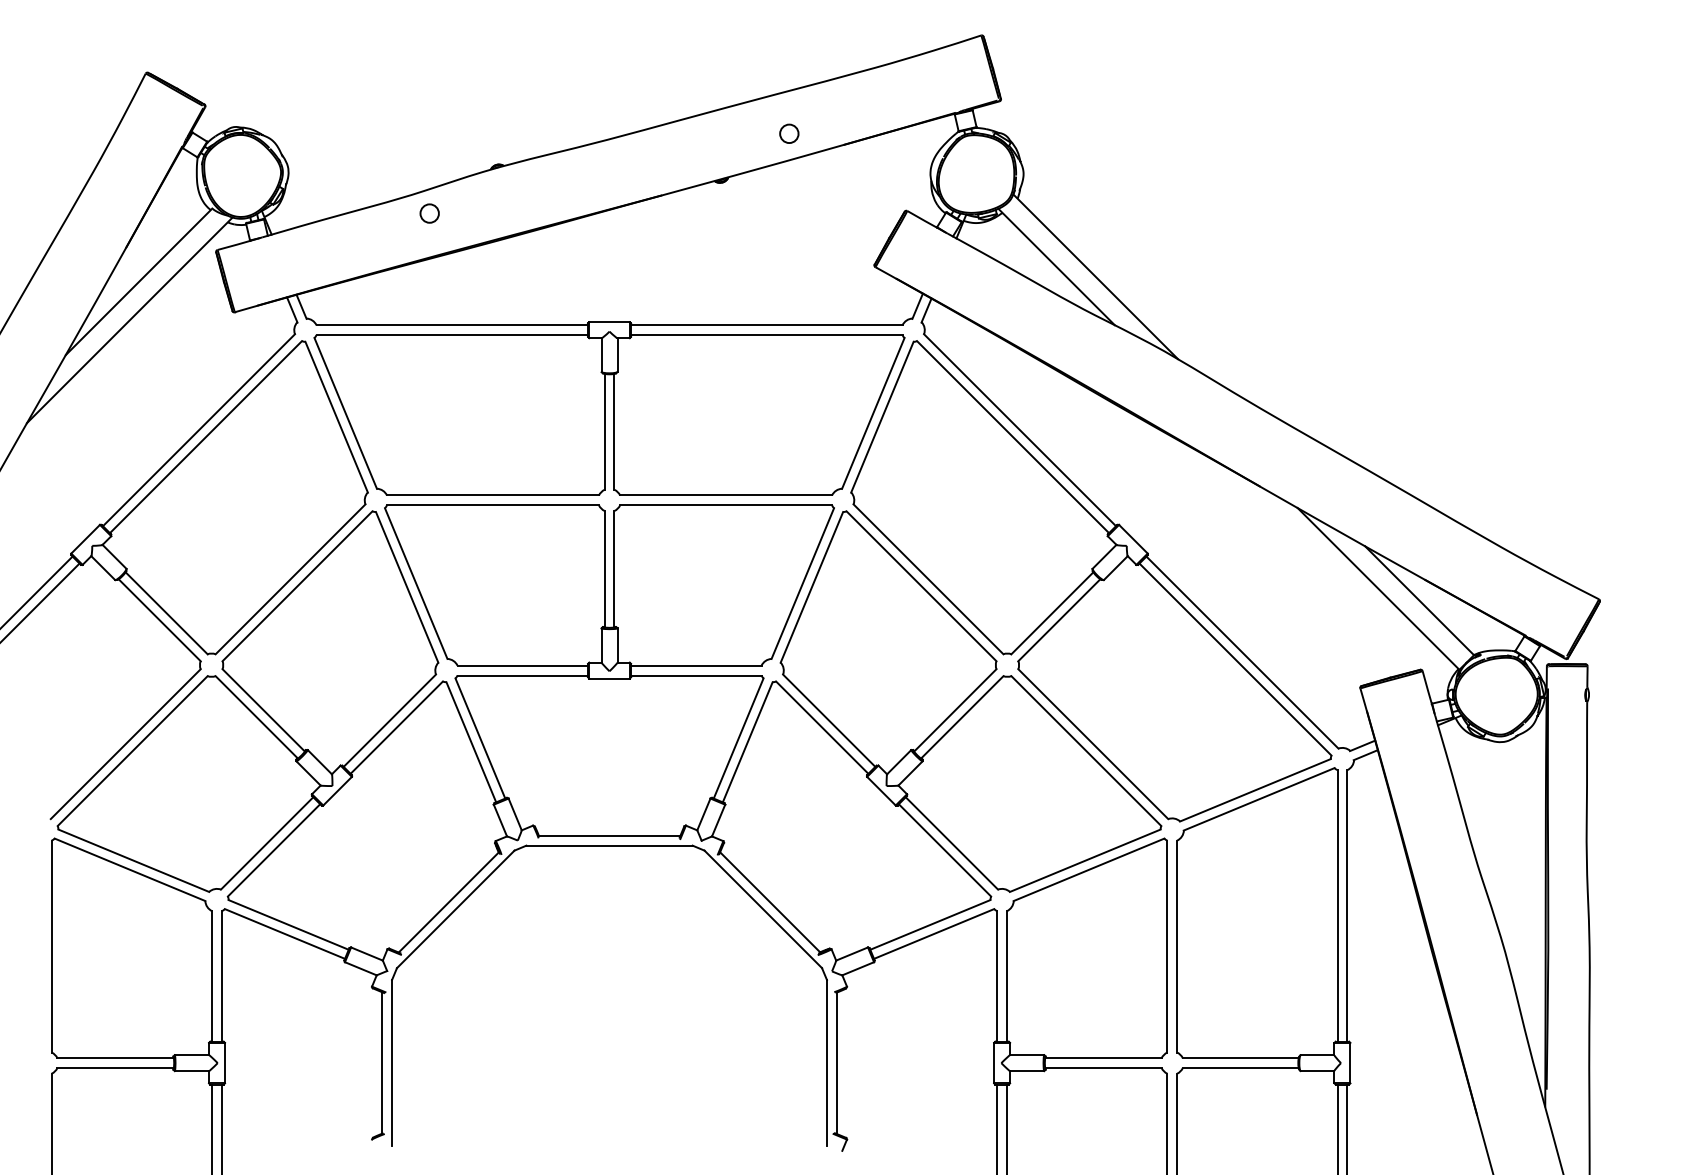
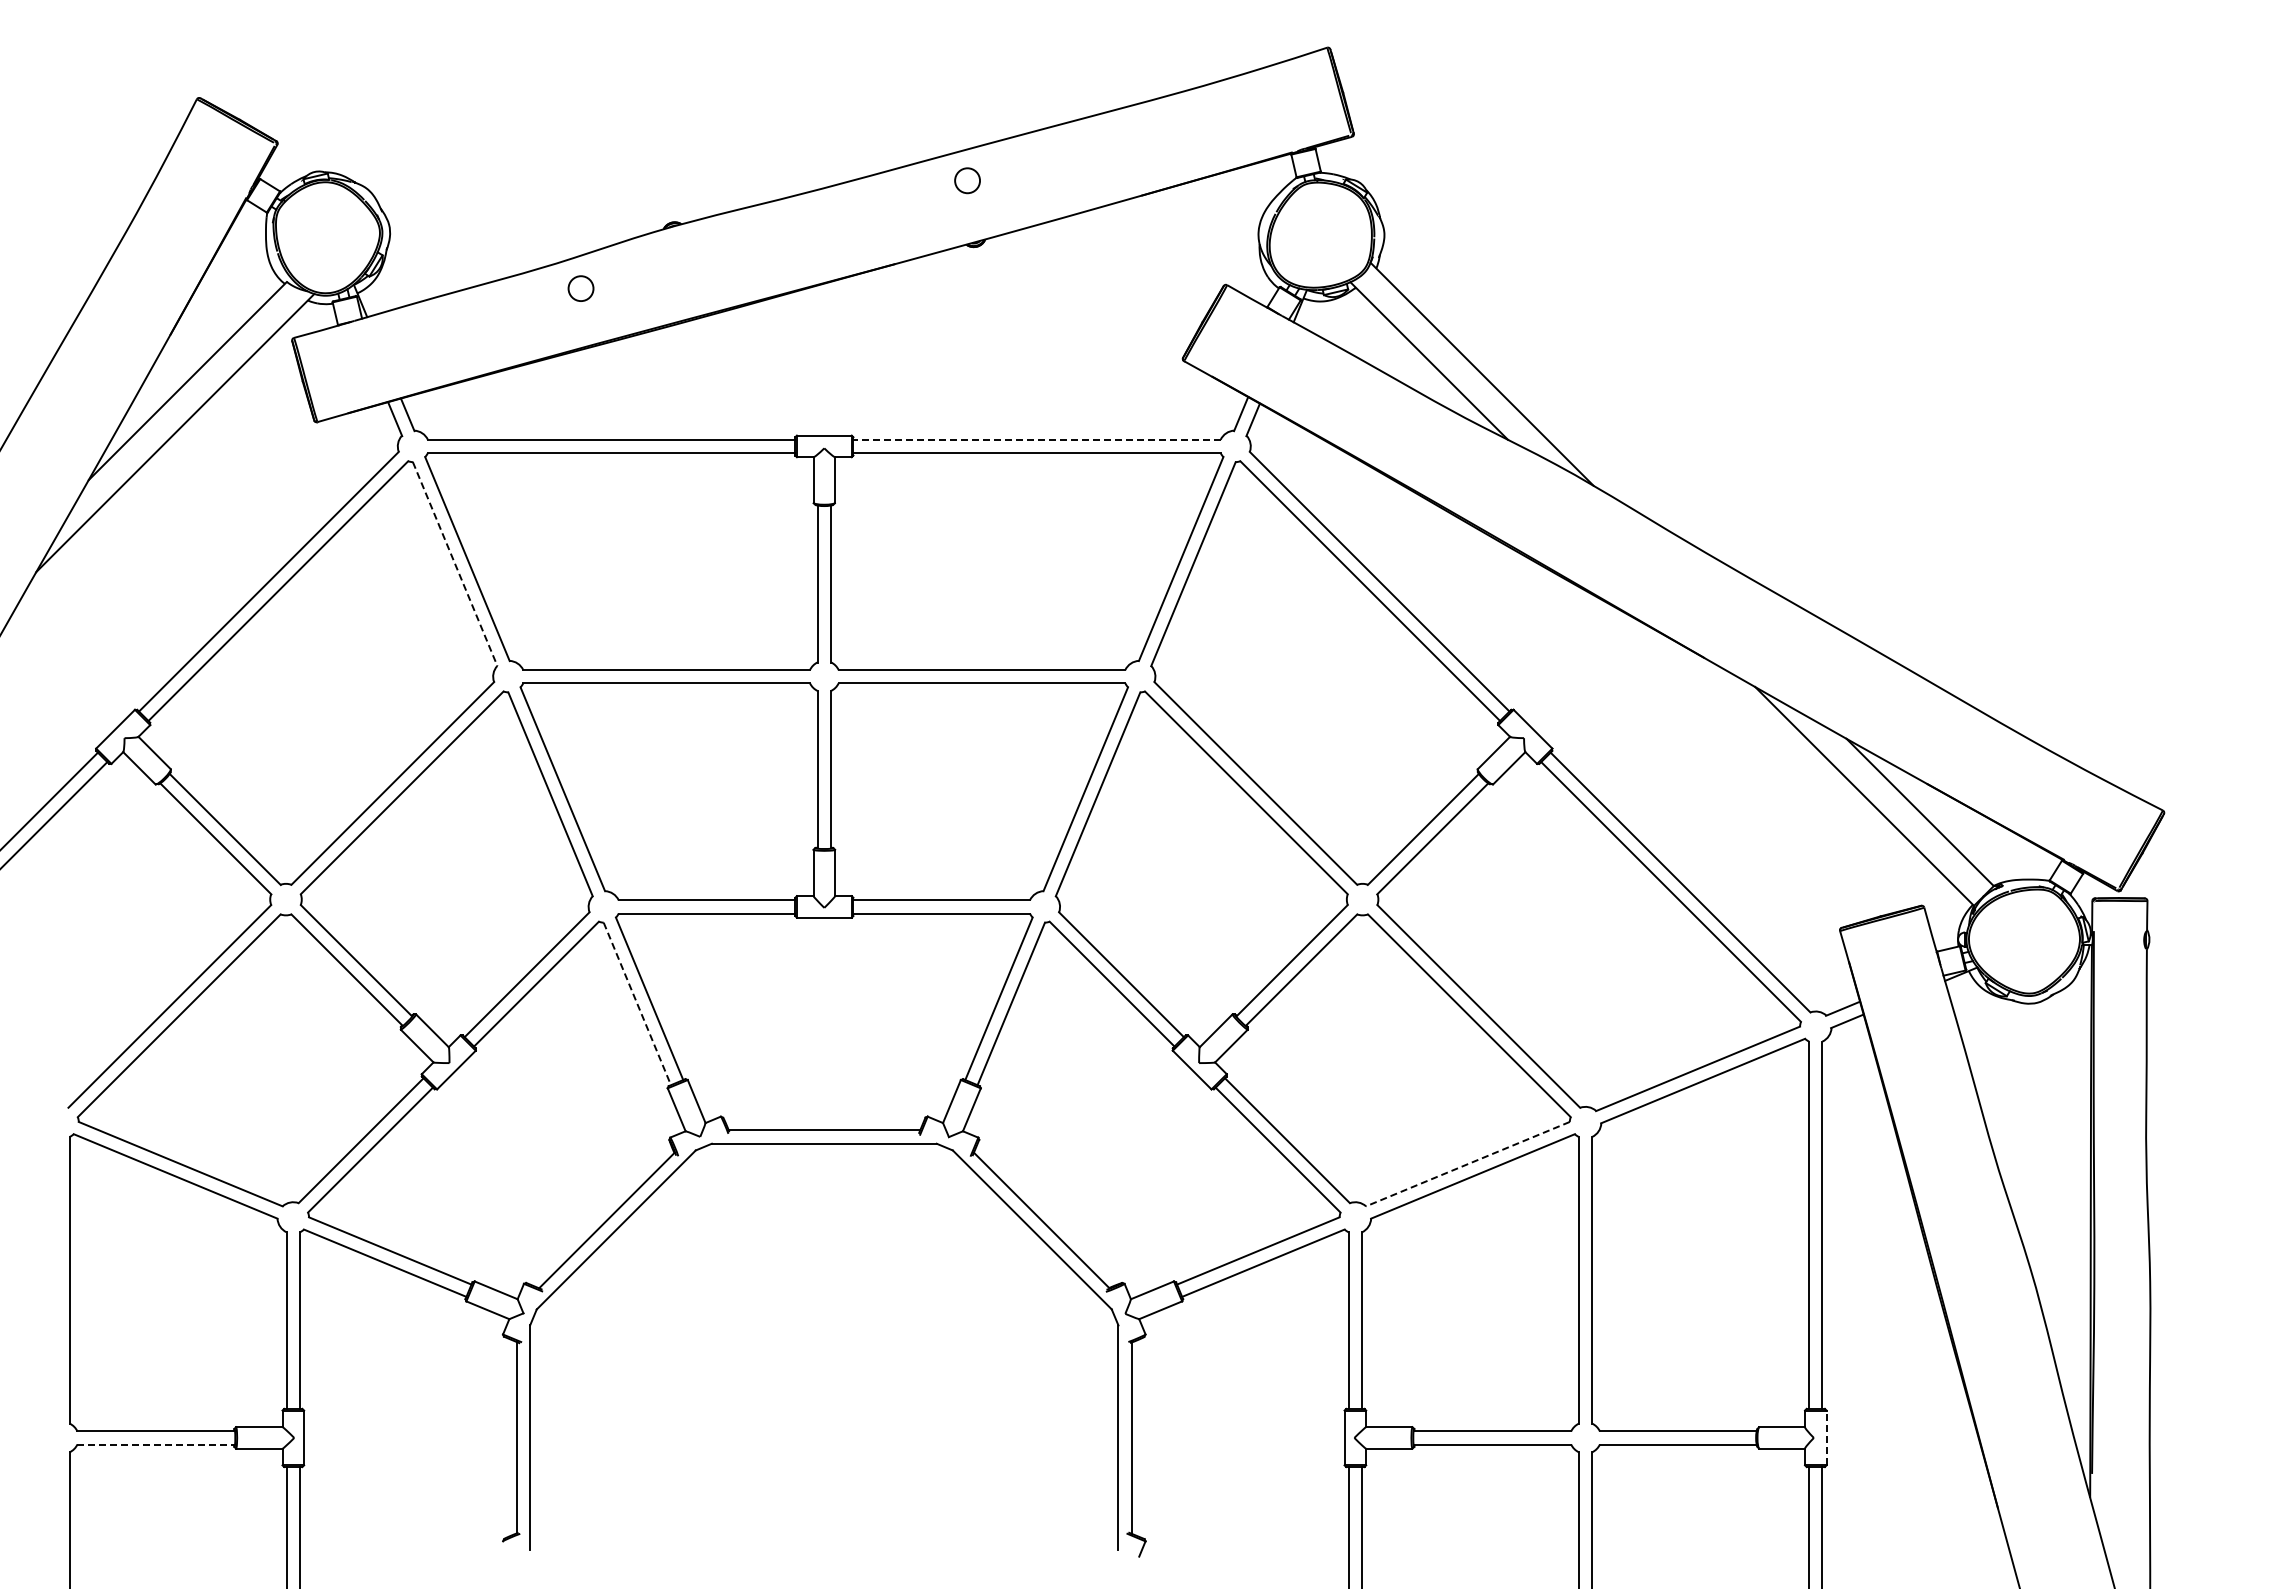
circle: (789, 133) -> (967, 180), moved
line: (767, 325) -> (1037, 439), solid -> dashed
line: (336, 417) -> (455, 564), solid -> dashed
line: (471, 741) -> (637, 1003), solid -> dashed
line: (1084, 861) -> (1467, 1164), solid -> dashed
line: (1350, 1062) -> (1826, 1437), solid -> dashed
line: (115, 1067) -> (155, 1444), solid -> dashed

